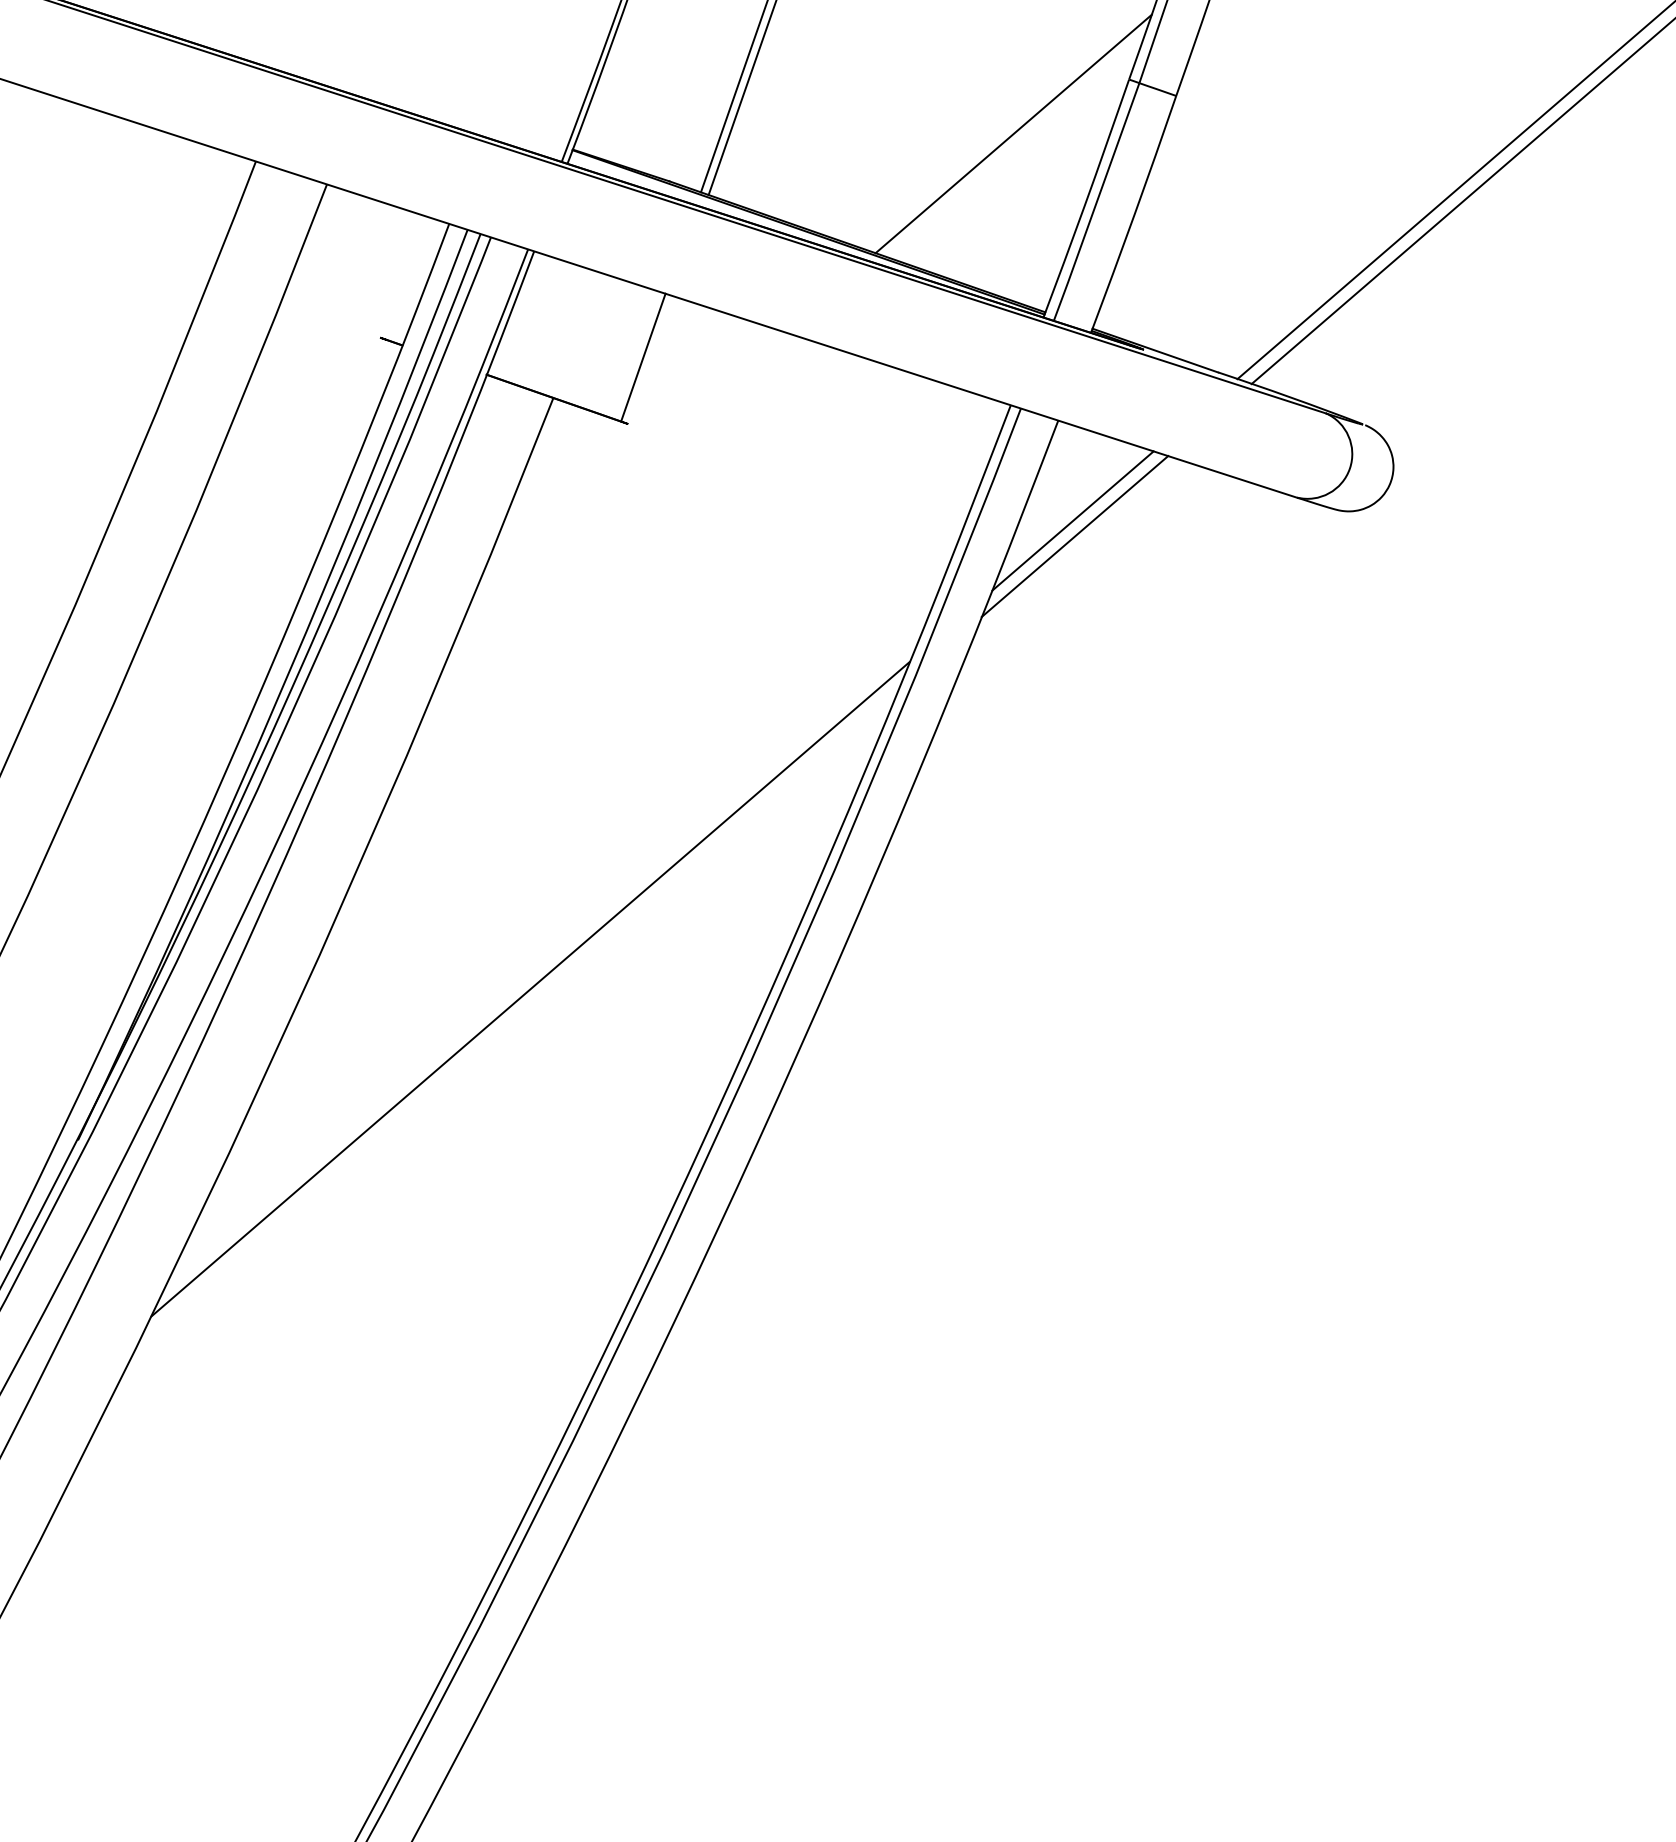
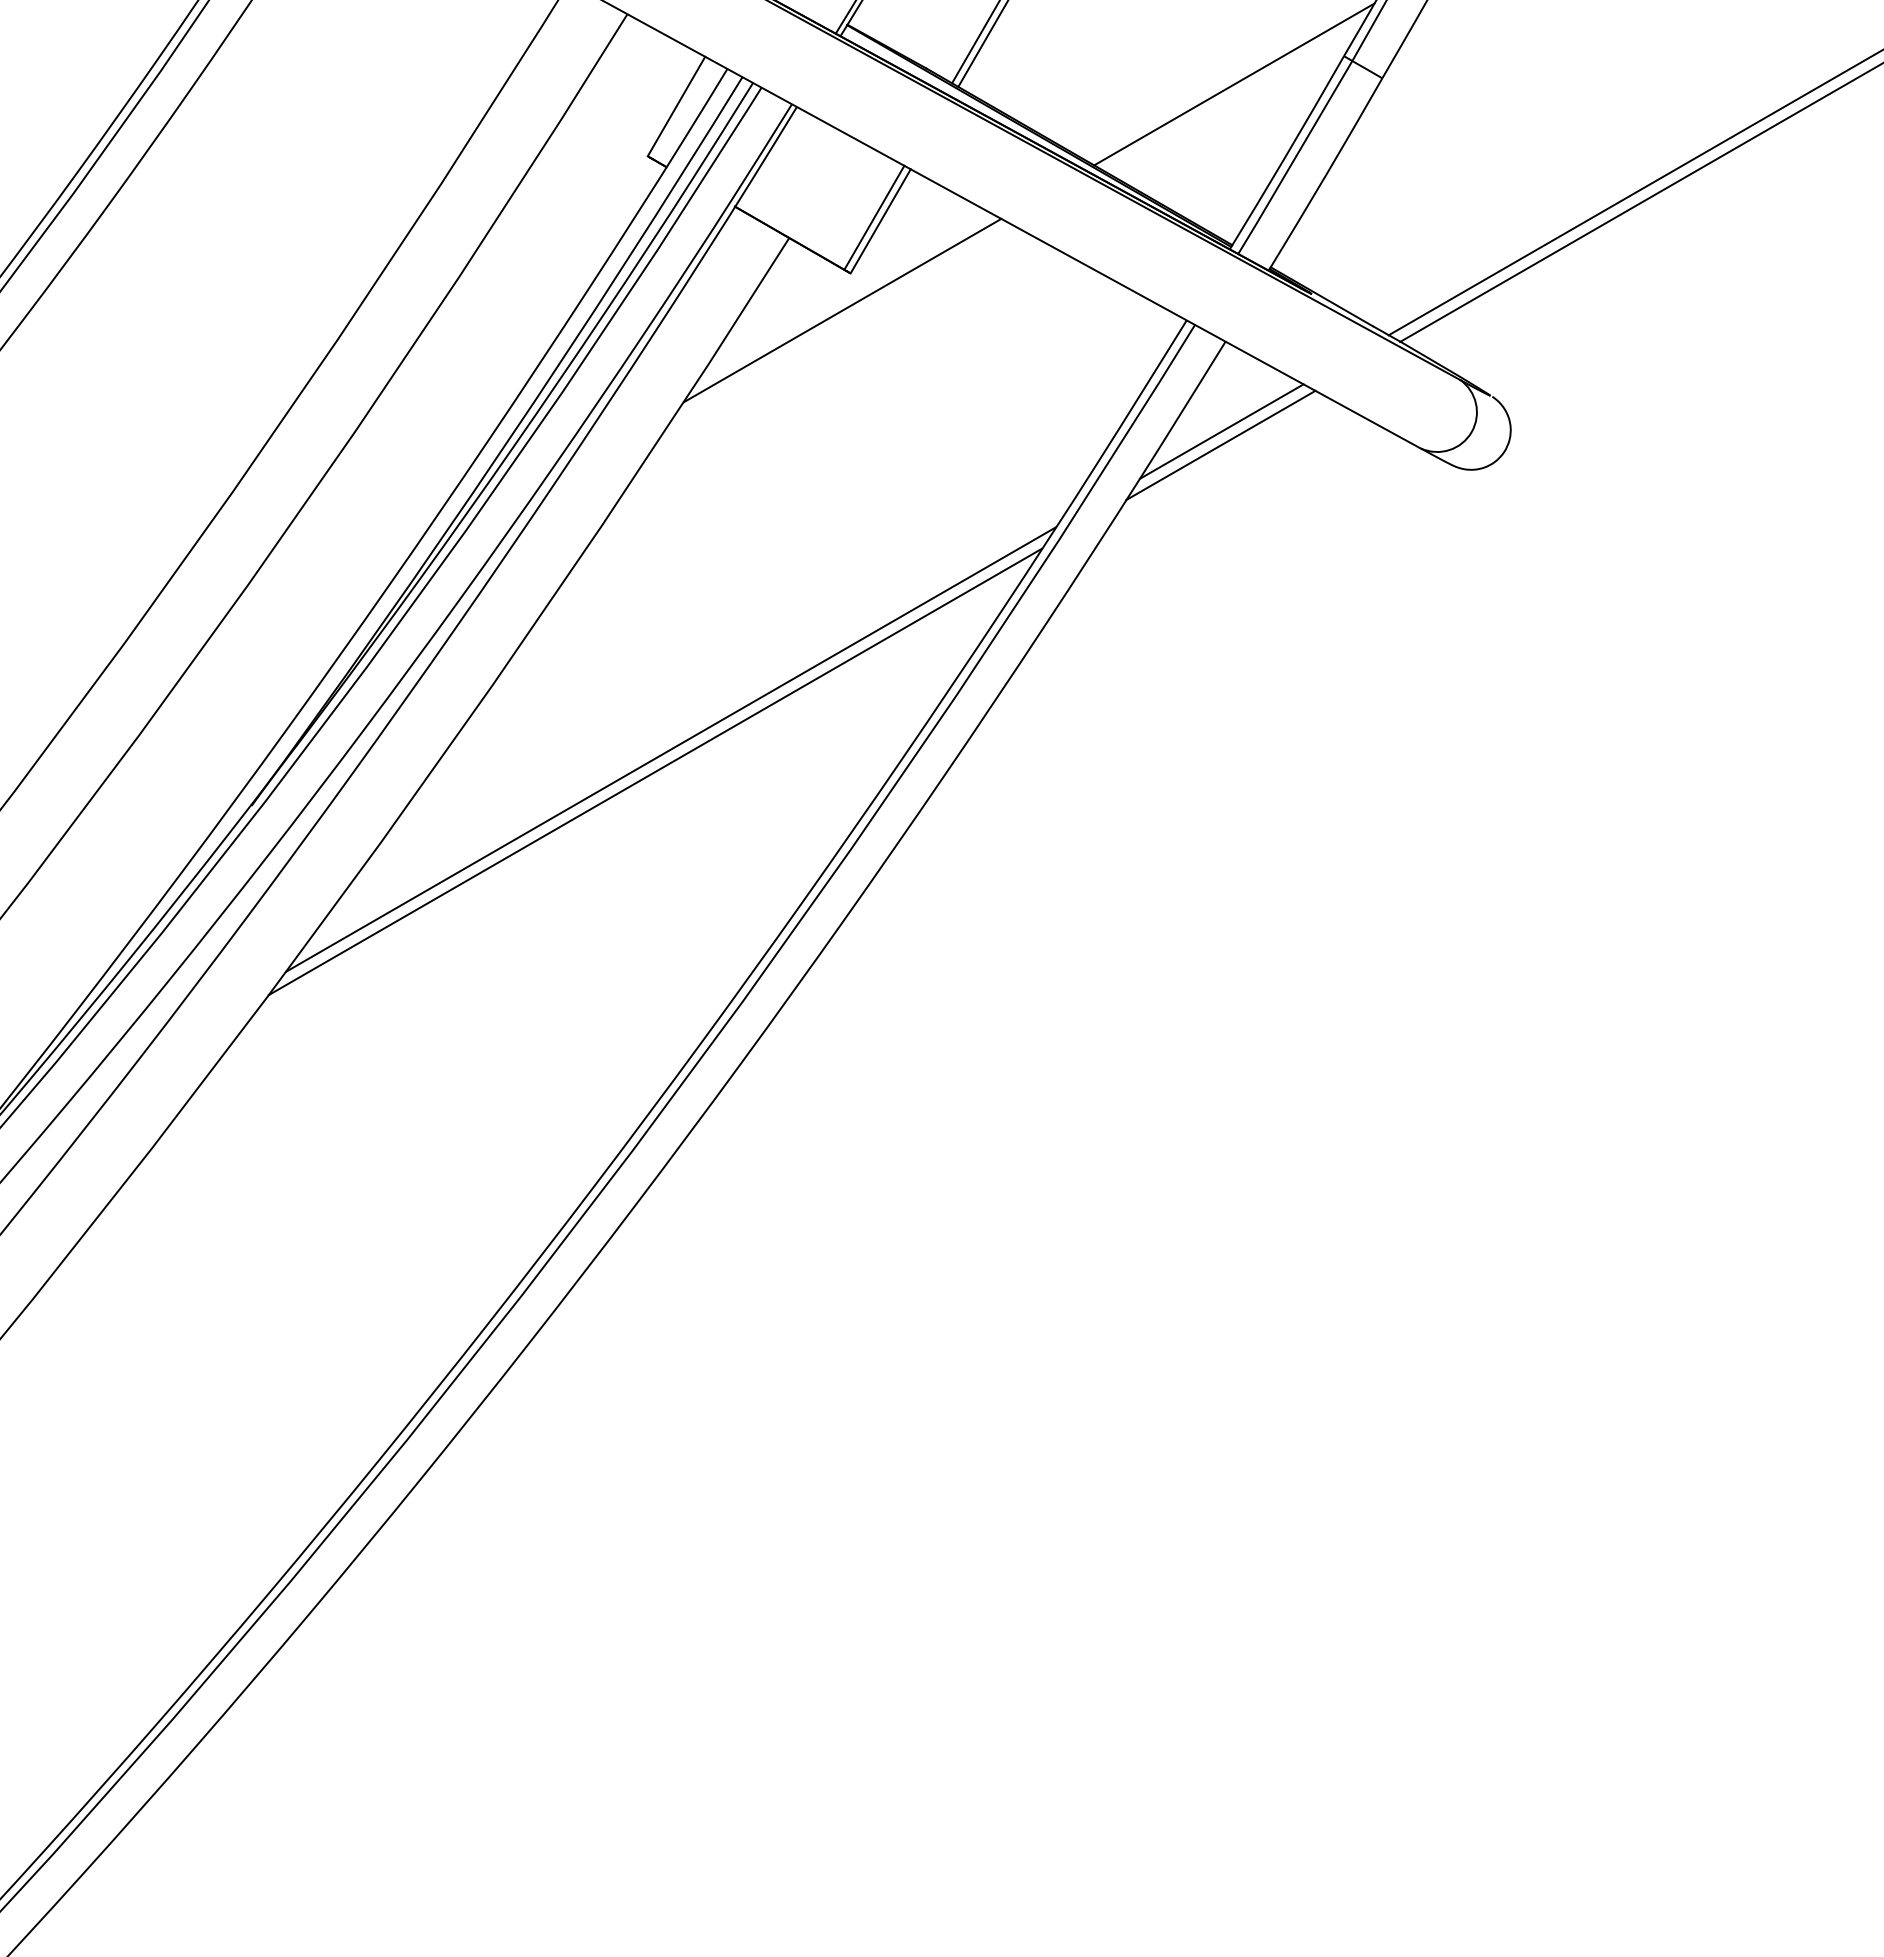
line: (400, 276) -> (676, 106), added
line: (650, 360) -> (880, 221), added
line: (627, 467) -> (842, 310), added
line: (516, 1017) -> (654, 771), added

